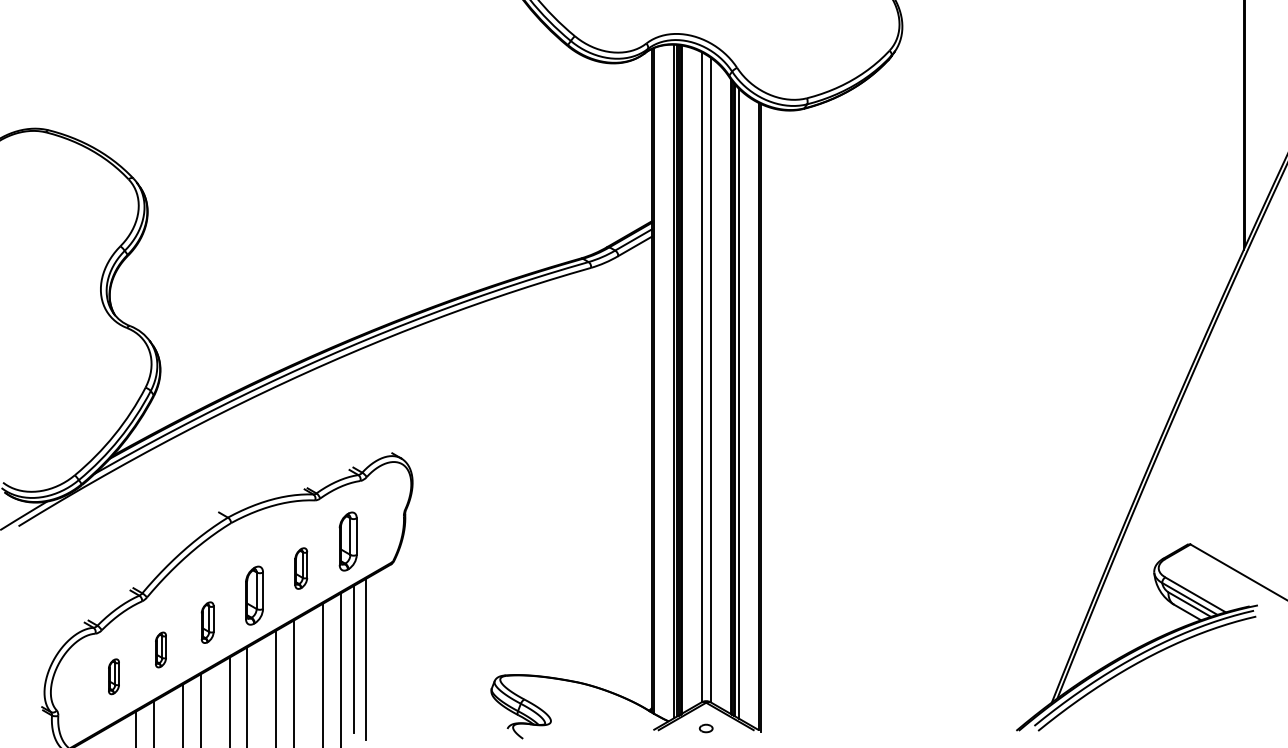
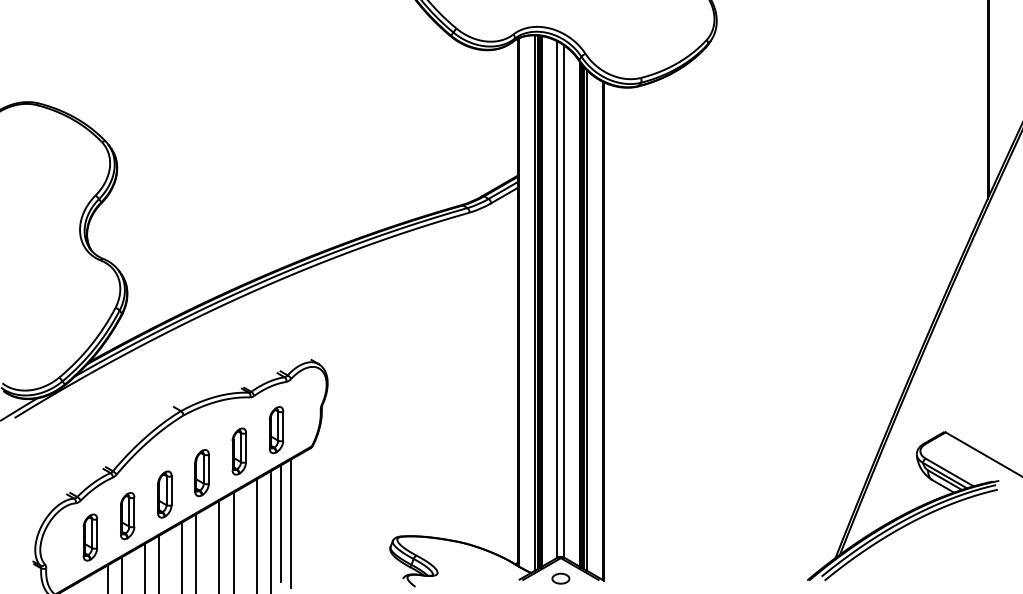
part: (300, 568) -> (238, 451), size x1.43
part: (207, 622) -> (164, 494), size x1.43
part: (160, 650) -> (127, 516), size x1.67
part: (114, 676) -> (90, 537), size x1.67
part: (705, 728) -> (560, 578), size x1.67

